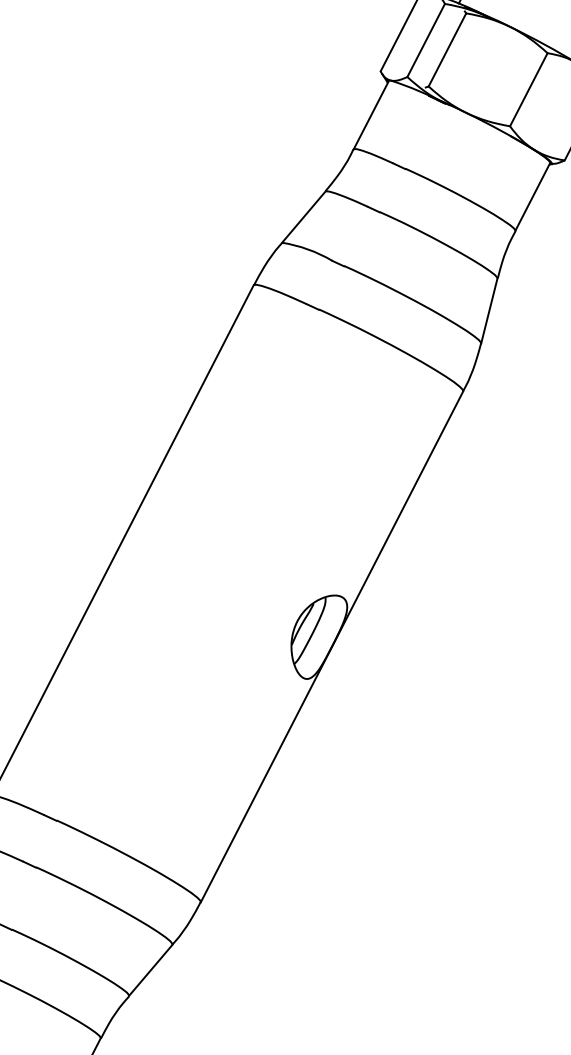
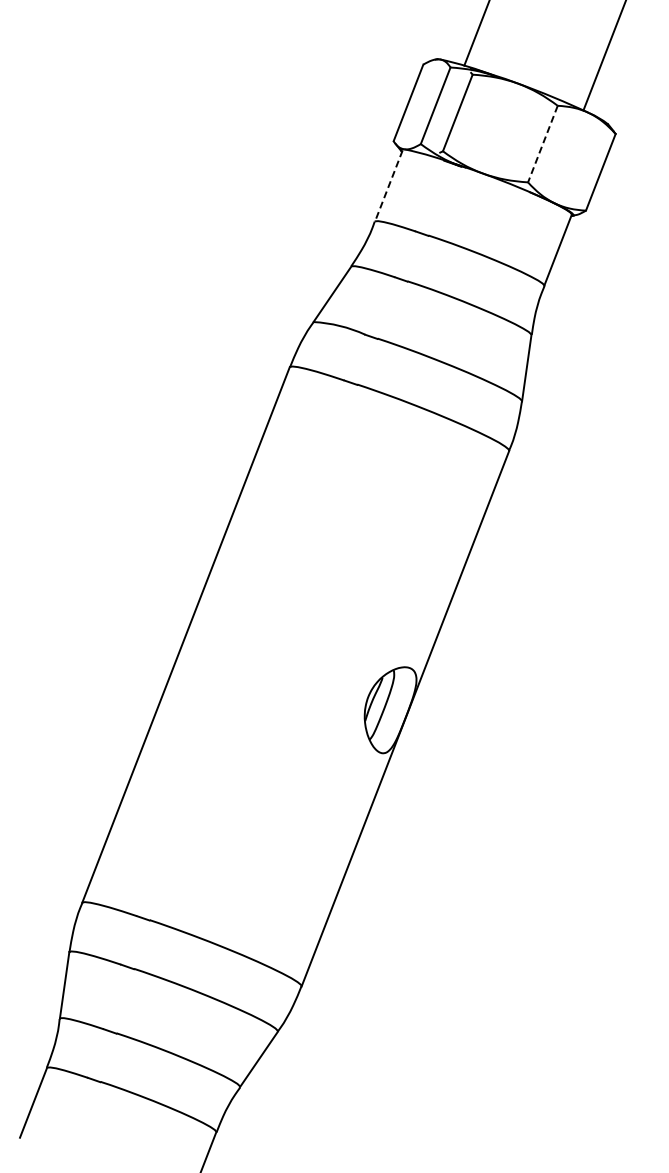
line: (528, 90) -> (542, 144), solid -> dashed
line: (370, 115) -> (388, 186), solid -> dashed

